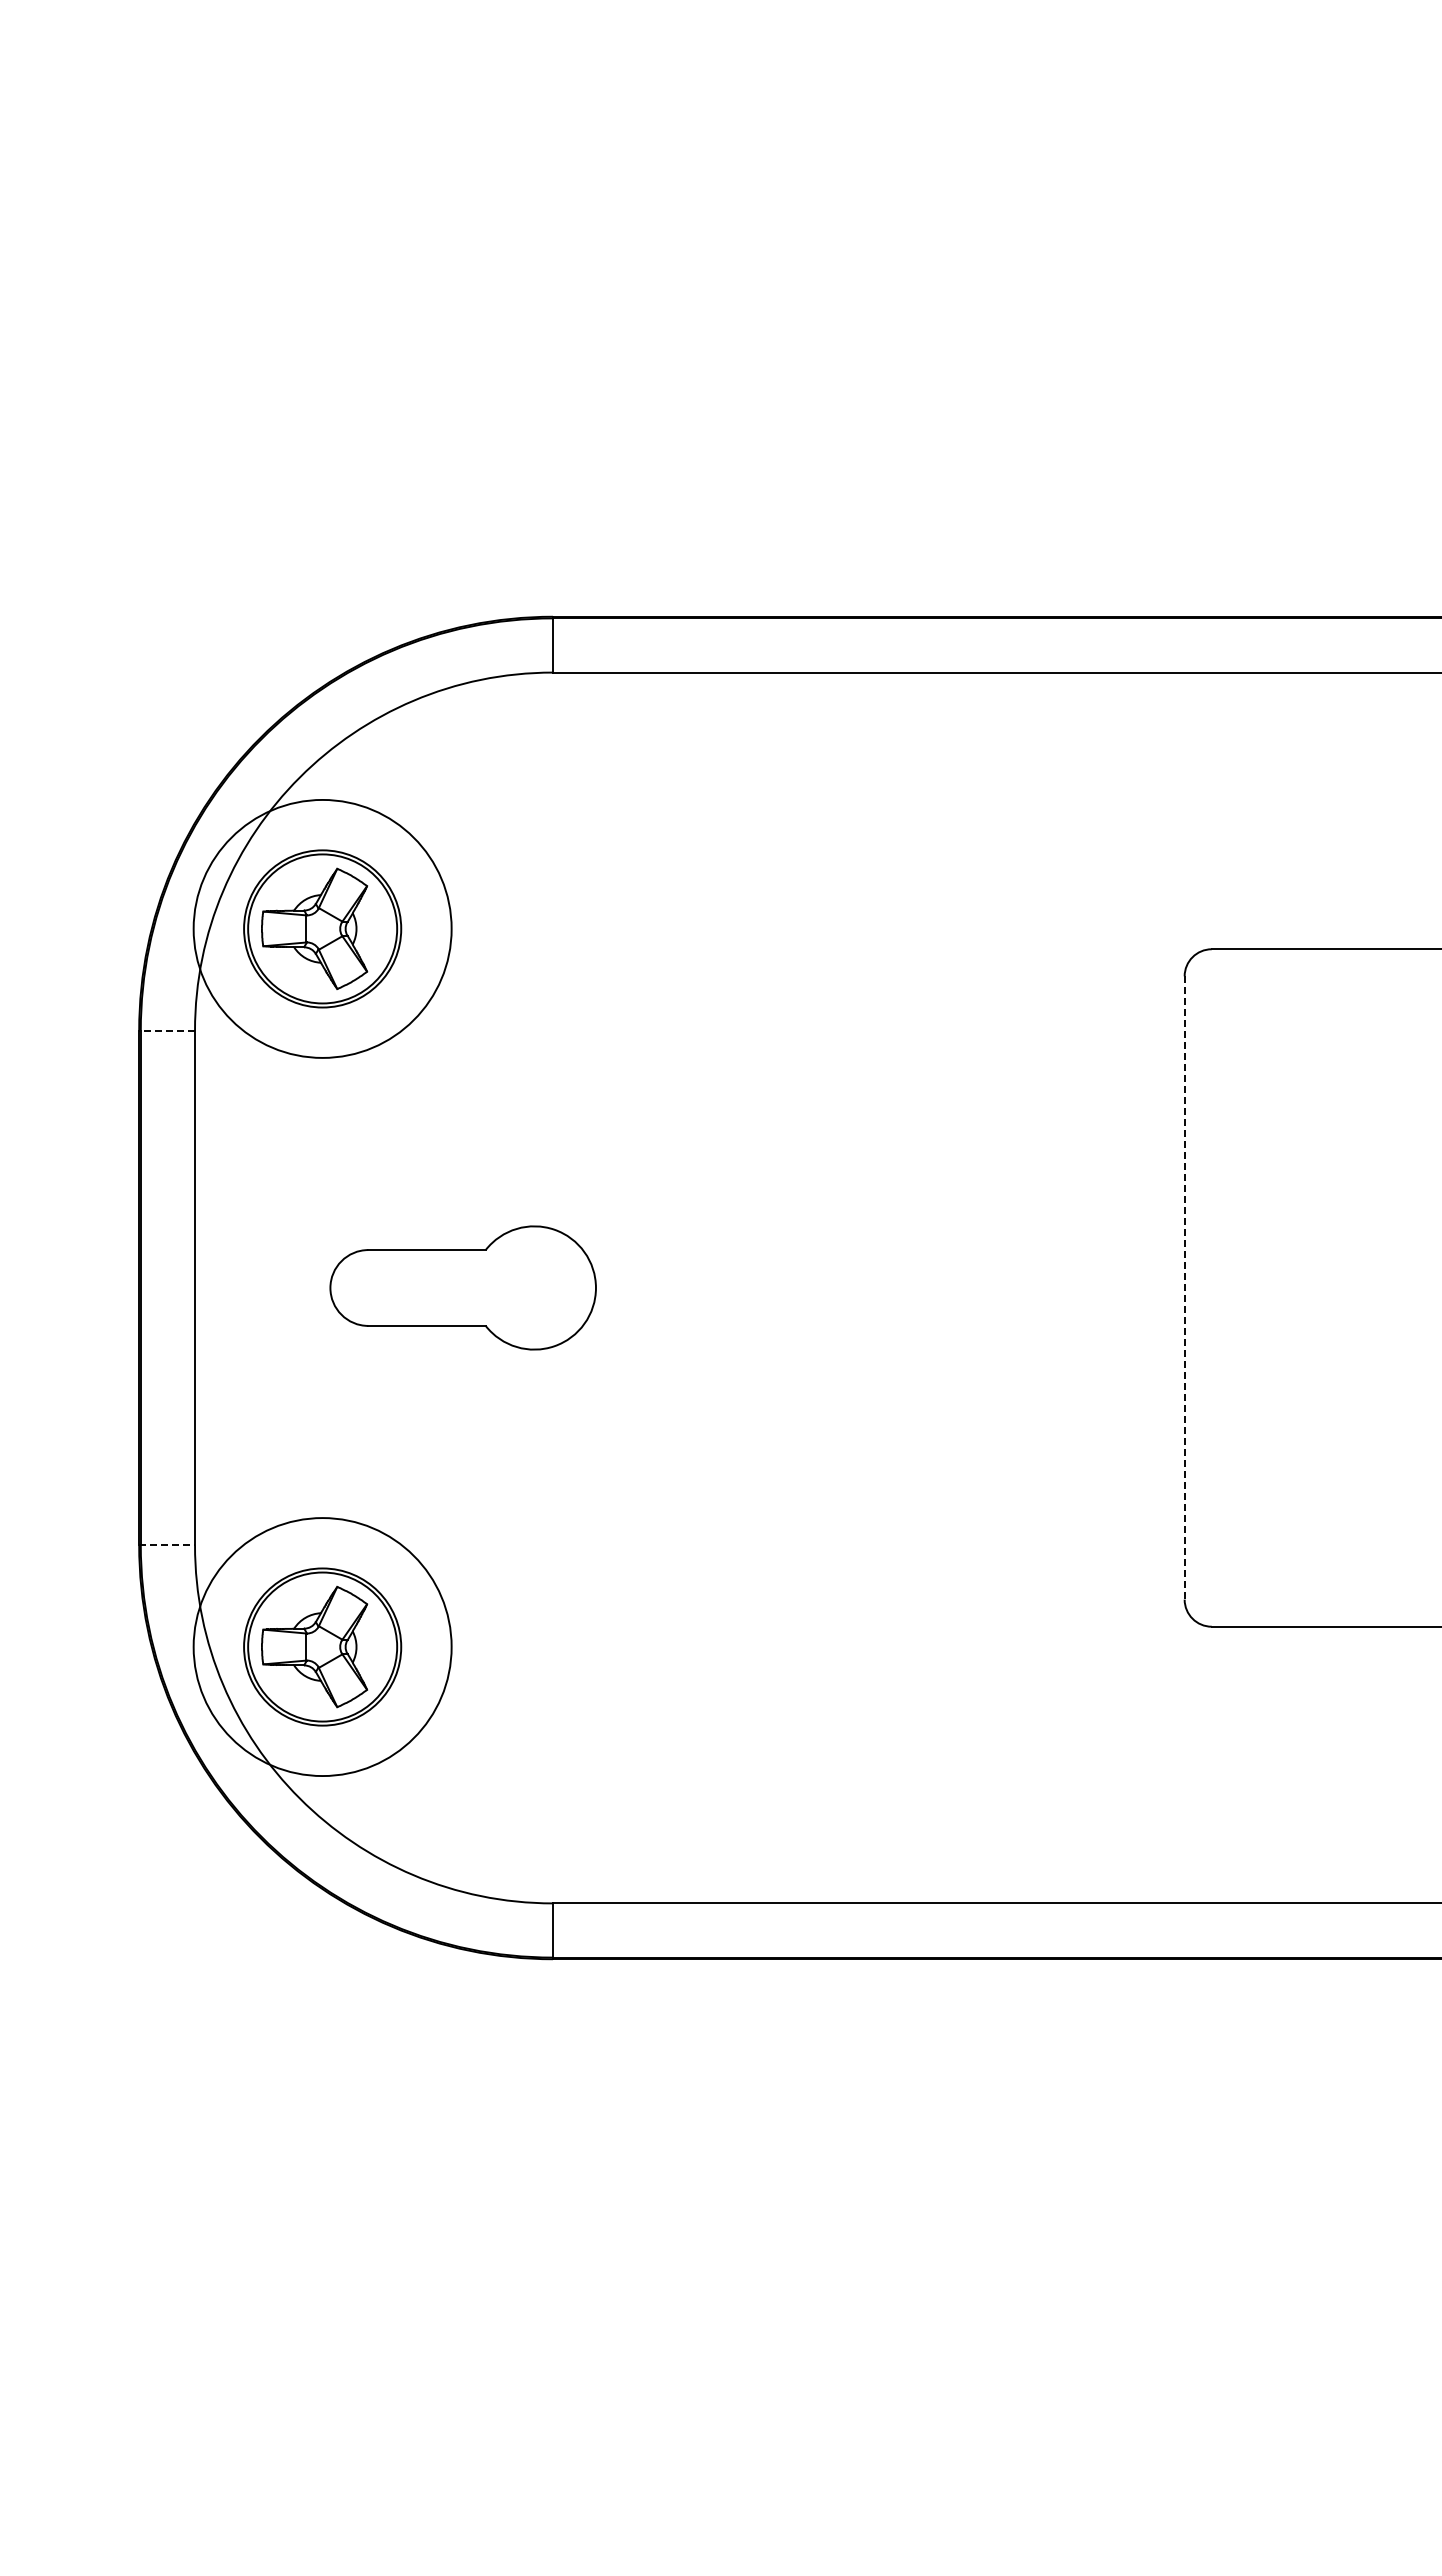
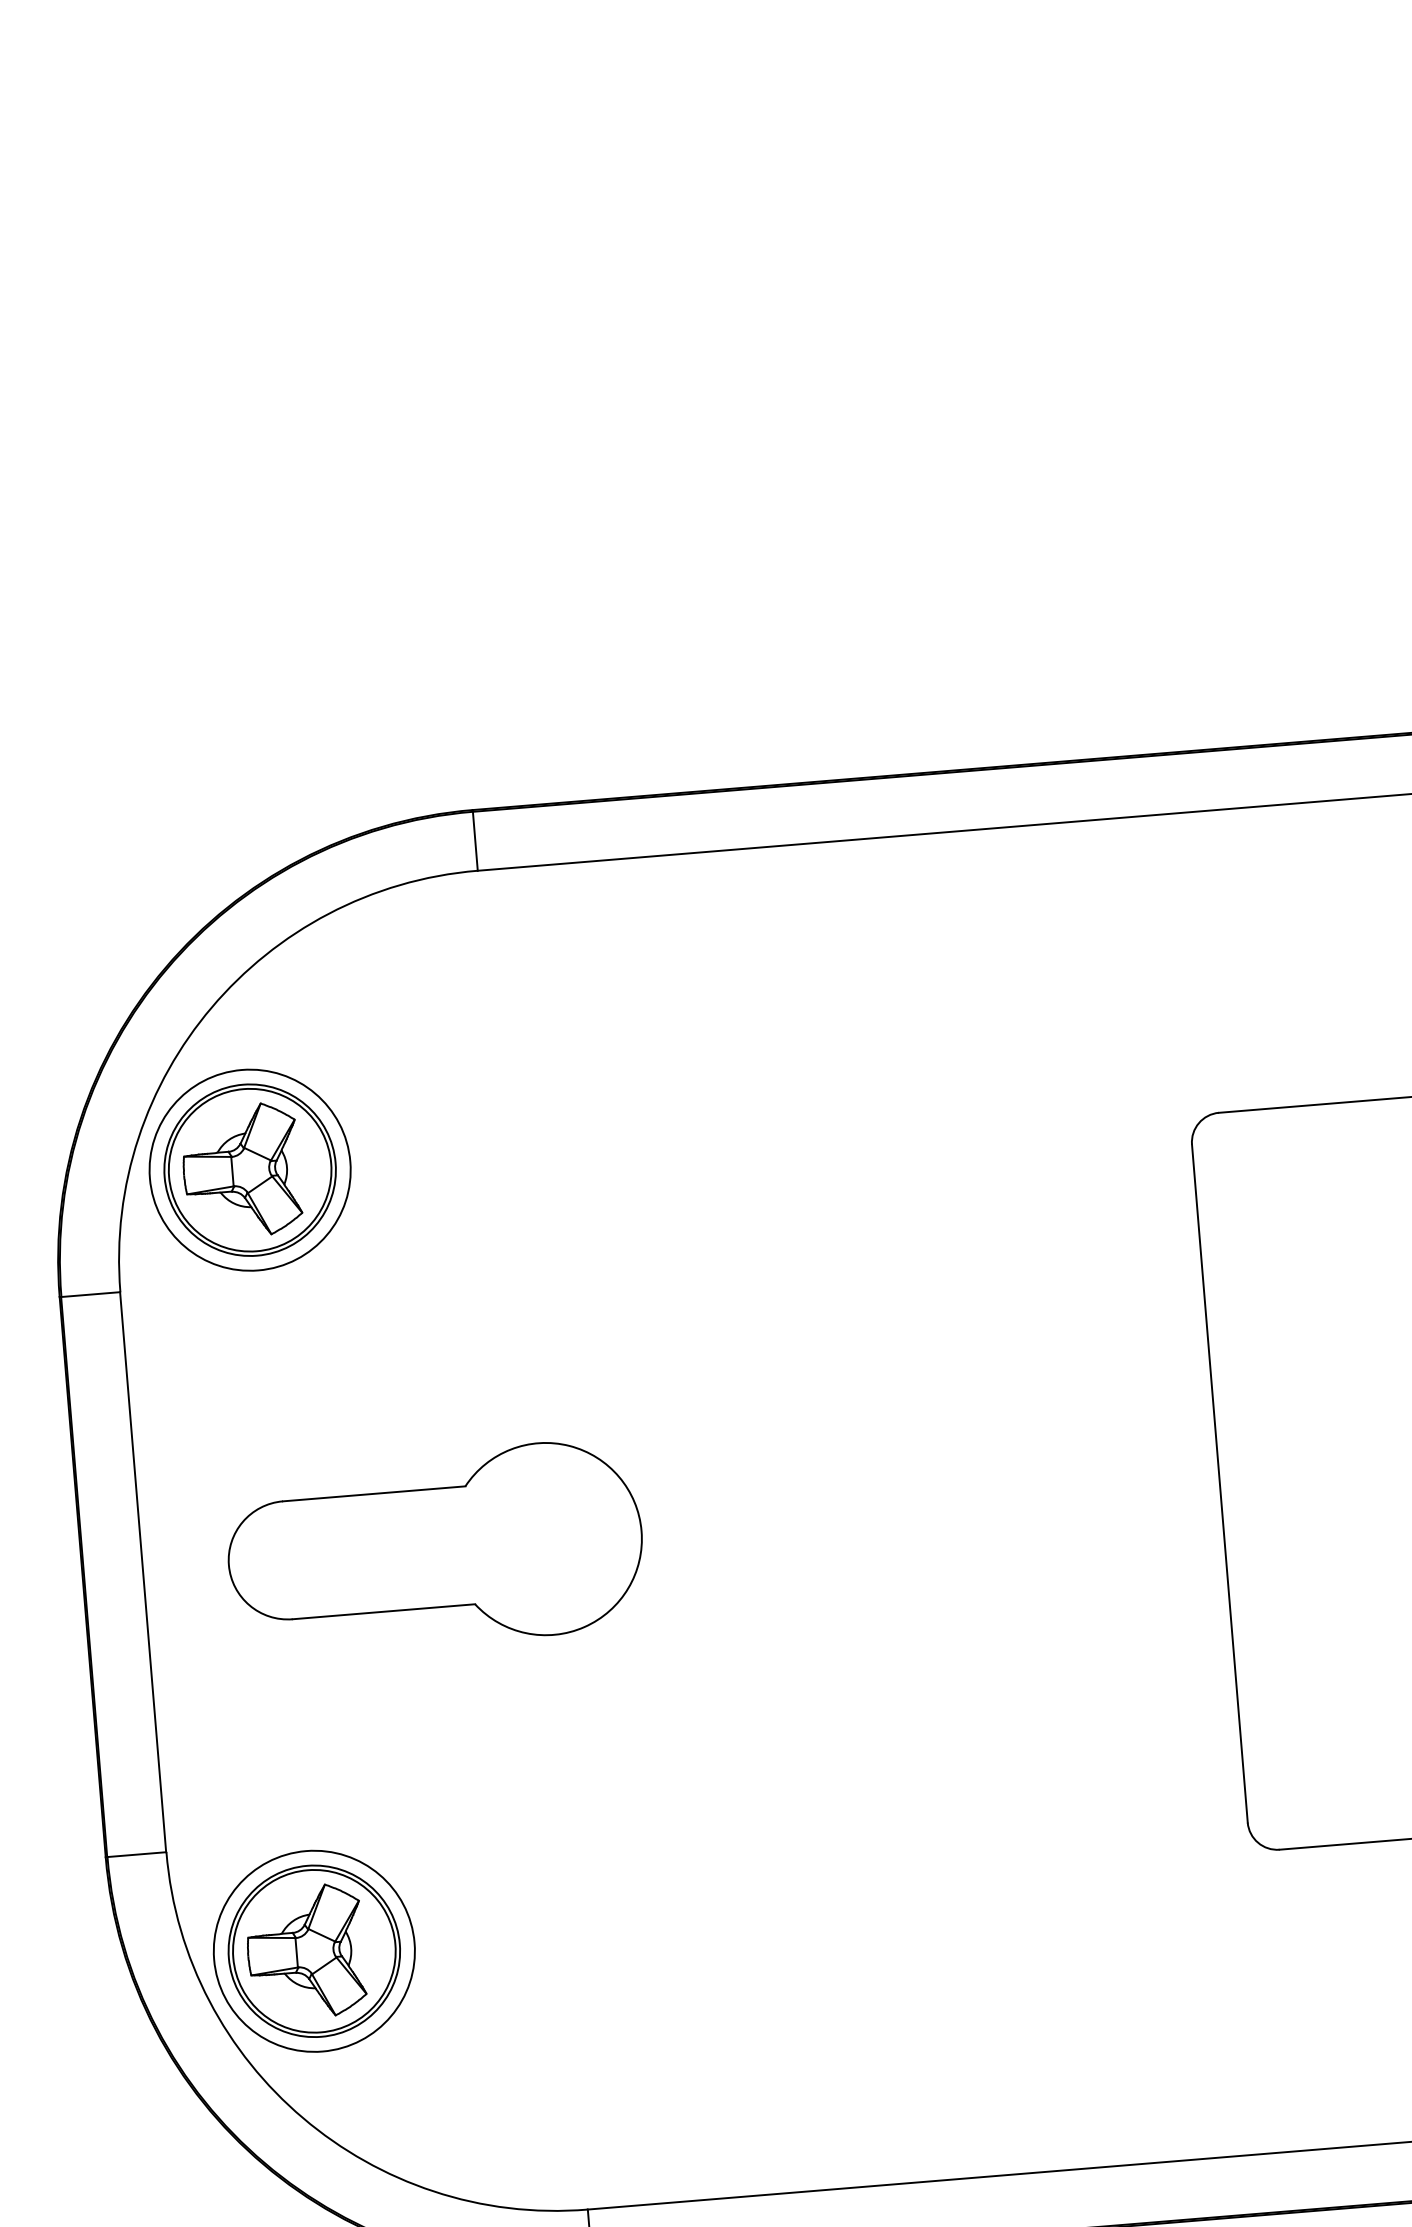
circle: (322, 928) -> (249, 1169), size x0.71
line: (166, 1030) -> (89, 1294), dashed -> solid
part: (462, 1287) -> (434, 1547), size x1.43
line: (1184, 1288) -> (1219, 1484), dashed -> solid
line: (166, 1545) -> (135, 1854), dashed -> solid
circle: (322, 1646) -> (314, 1950), size x0.71

